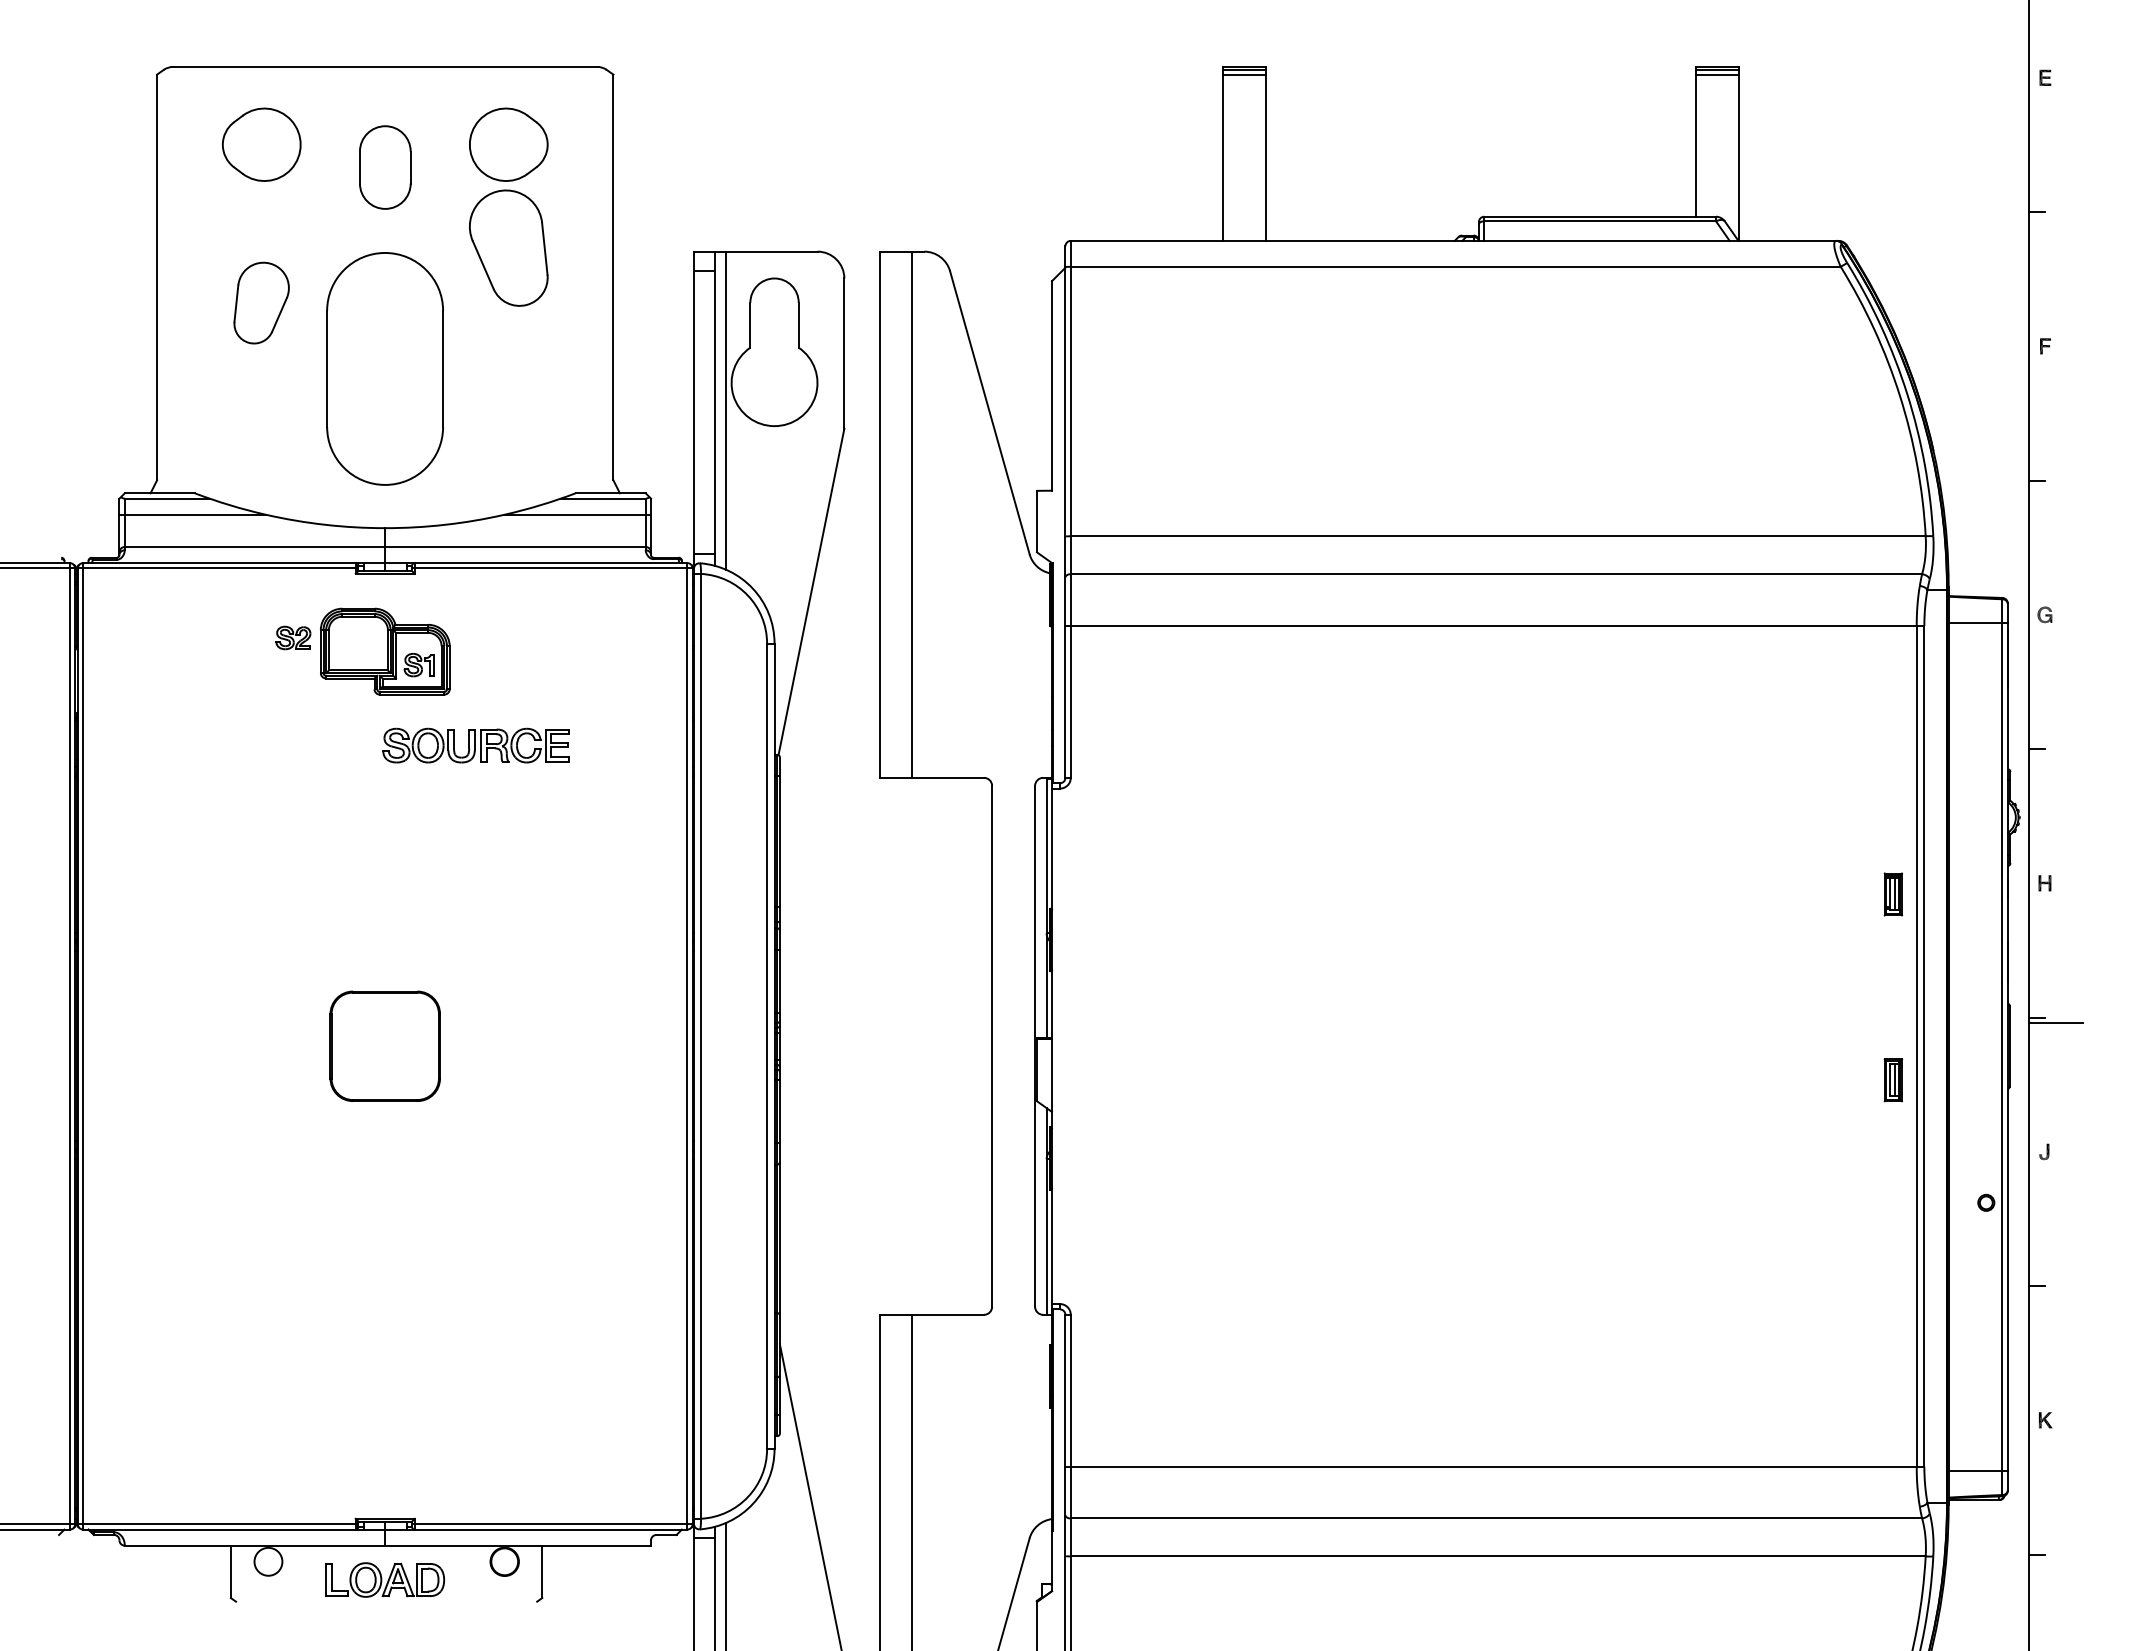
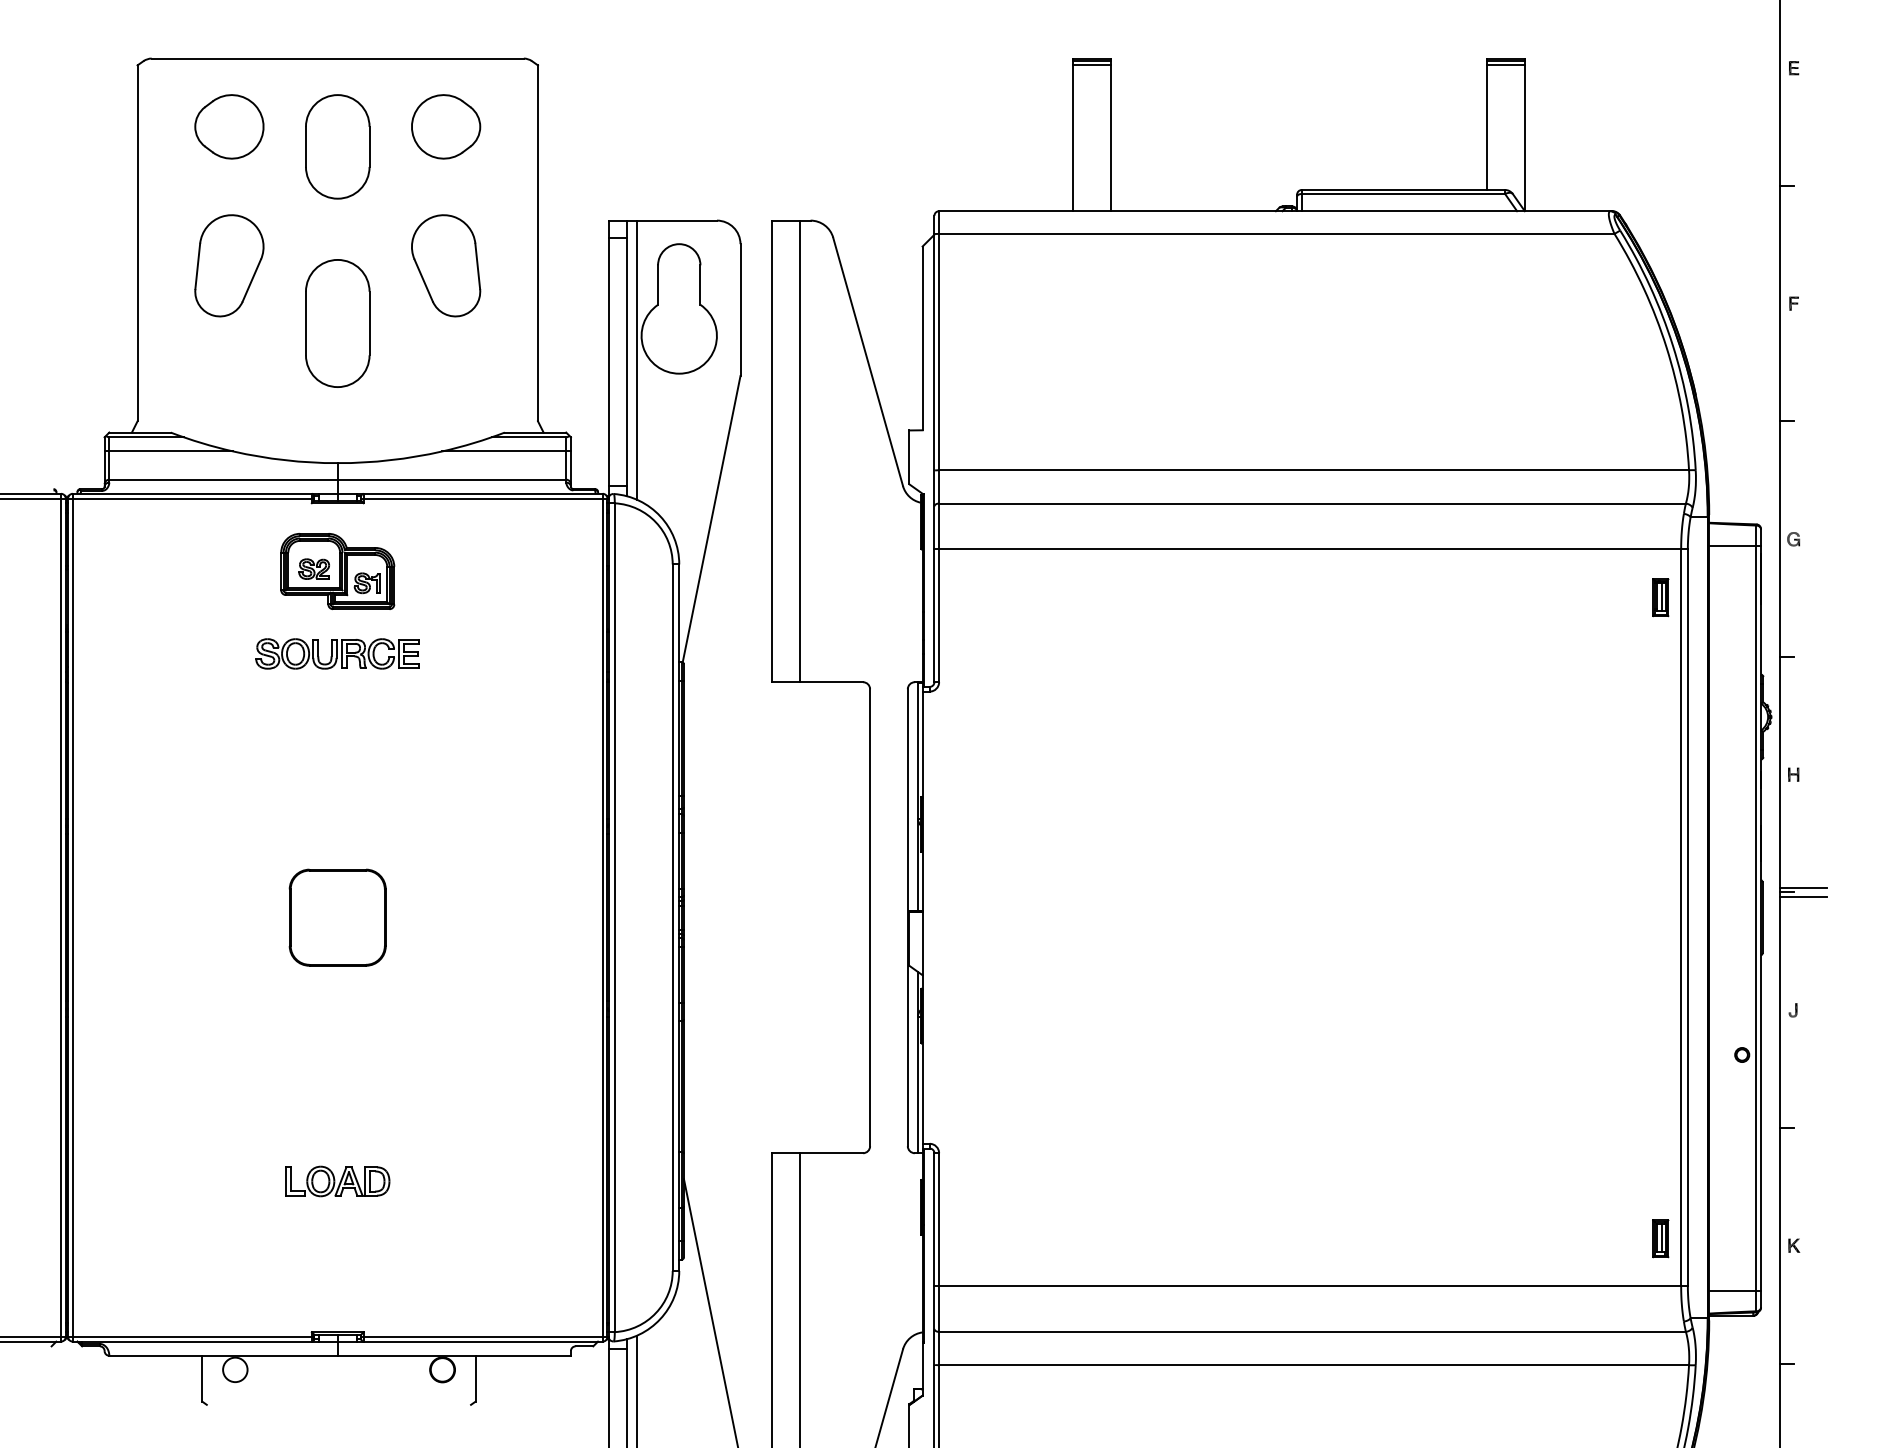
part: (385, 167) -> (337, 146), size x1.43
part: (508, 247) -> (445, 265), moved
part: (261, 302) -> (229, 265), size x1.43
part: (385, 368) -> (337, 323), size x0.62
part: (293, 637) -> (314, 568), moved
part: (475, 745) -> (337, 653), moved
part: (1893, 894) -> (1660, 597), moved
line: (2055, 1012) -> (1802, 888), added
part: (1893, 1080) -> (1660, 1238), moved
part: (385, 1579) -> (337, 1181), moved

